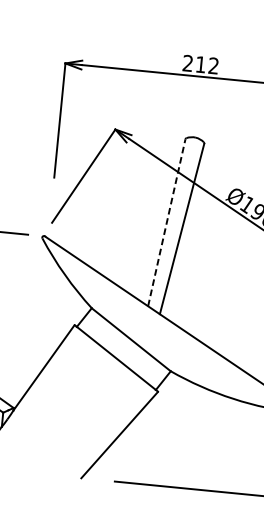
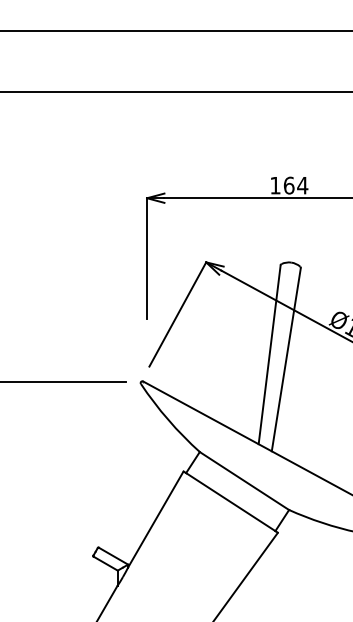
text: (201, 64) -> (289, 185), 212 -> 164
line: (166, 222) -> (269, 354), dashed -> solid

